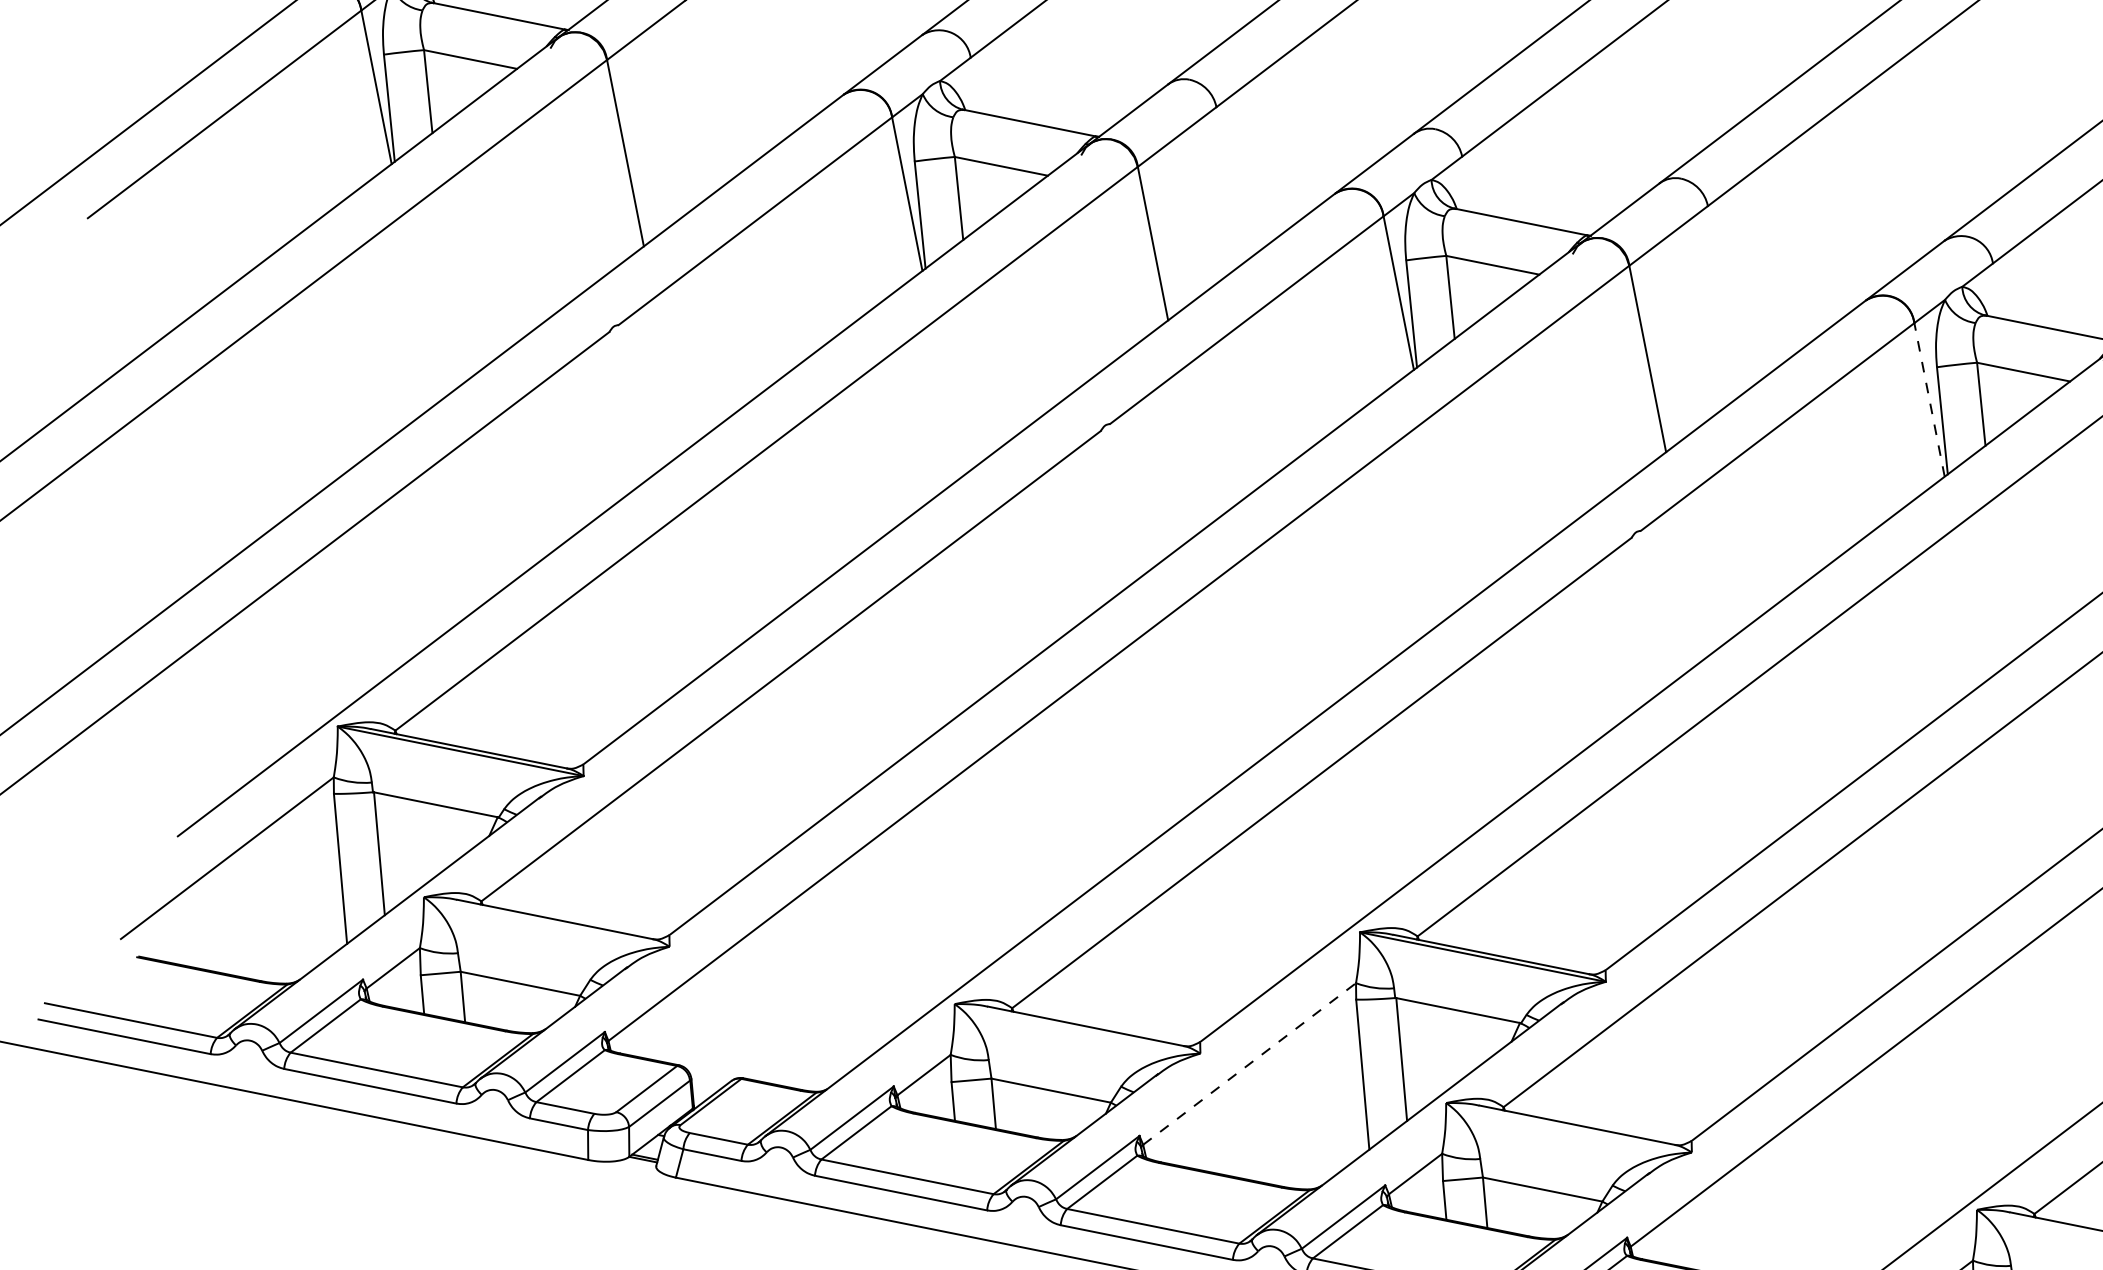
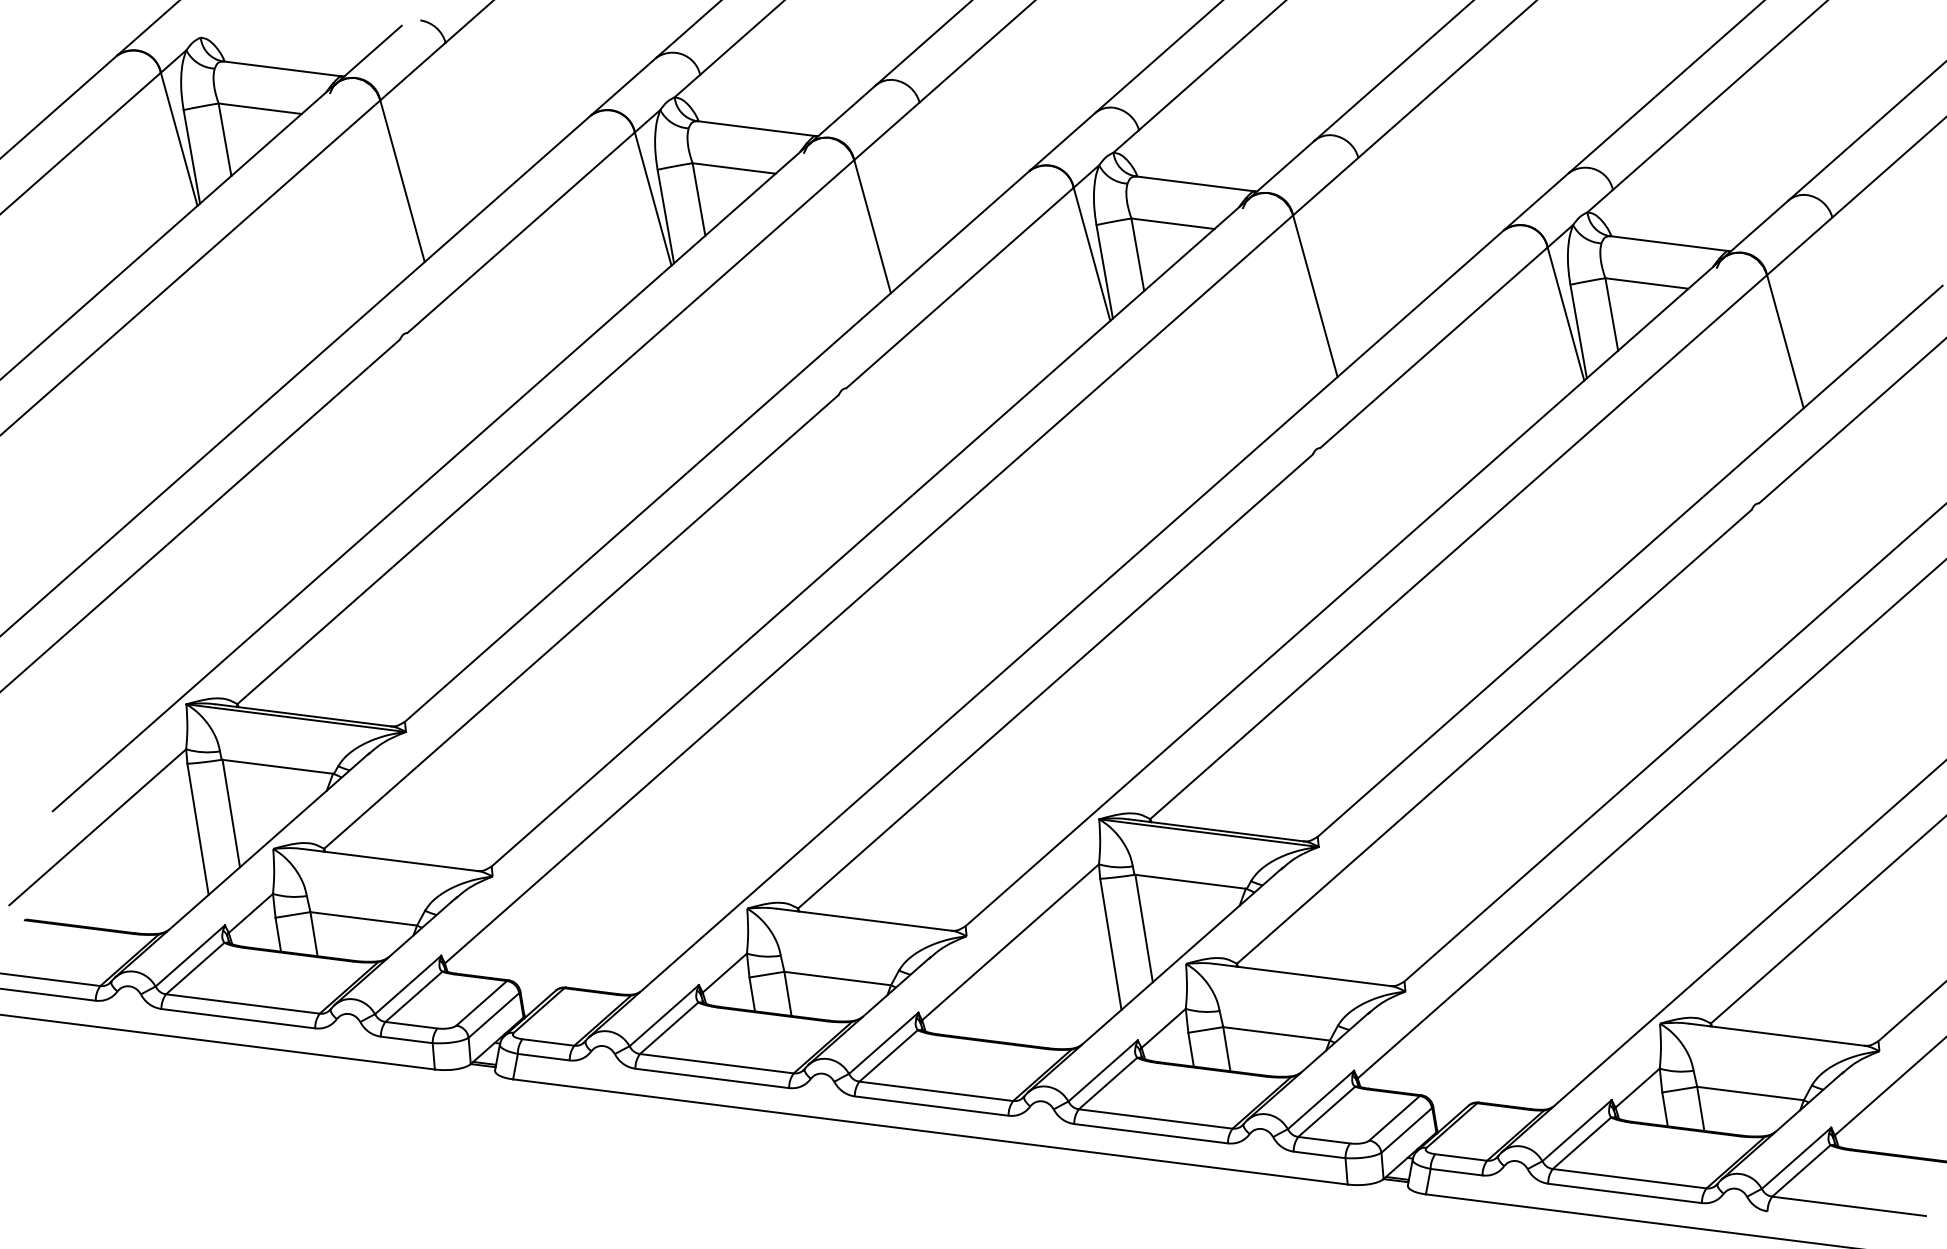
line: (1929, 399) -> (1565, 313), dashed -> solid
line: (1249, 1064) -> (1010, 942), dashed -> solid

